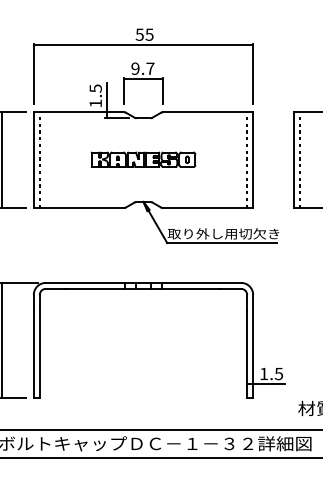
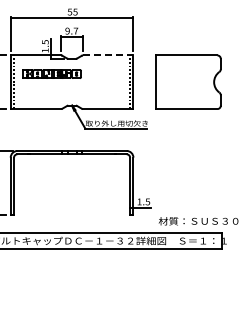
line: (208, 112) -> (108, 55), solid -> dashed
part: (142, 158) -> (51, 73), moved
line: (299, 160) -> (159, 82), removed

